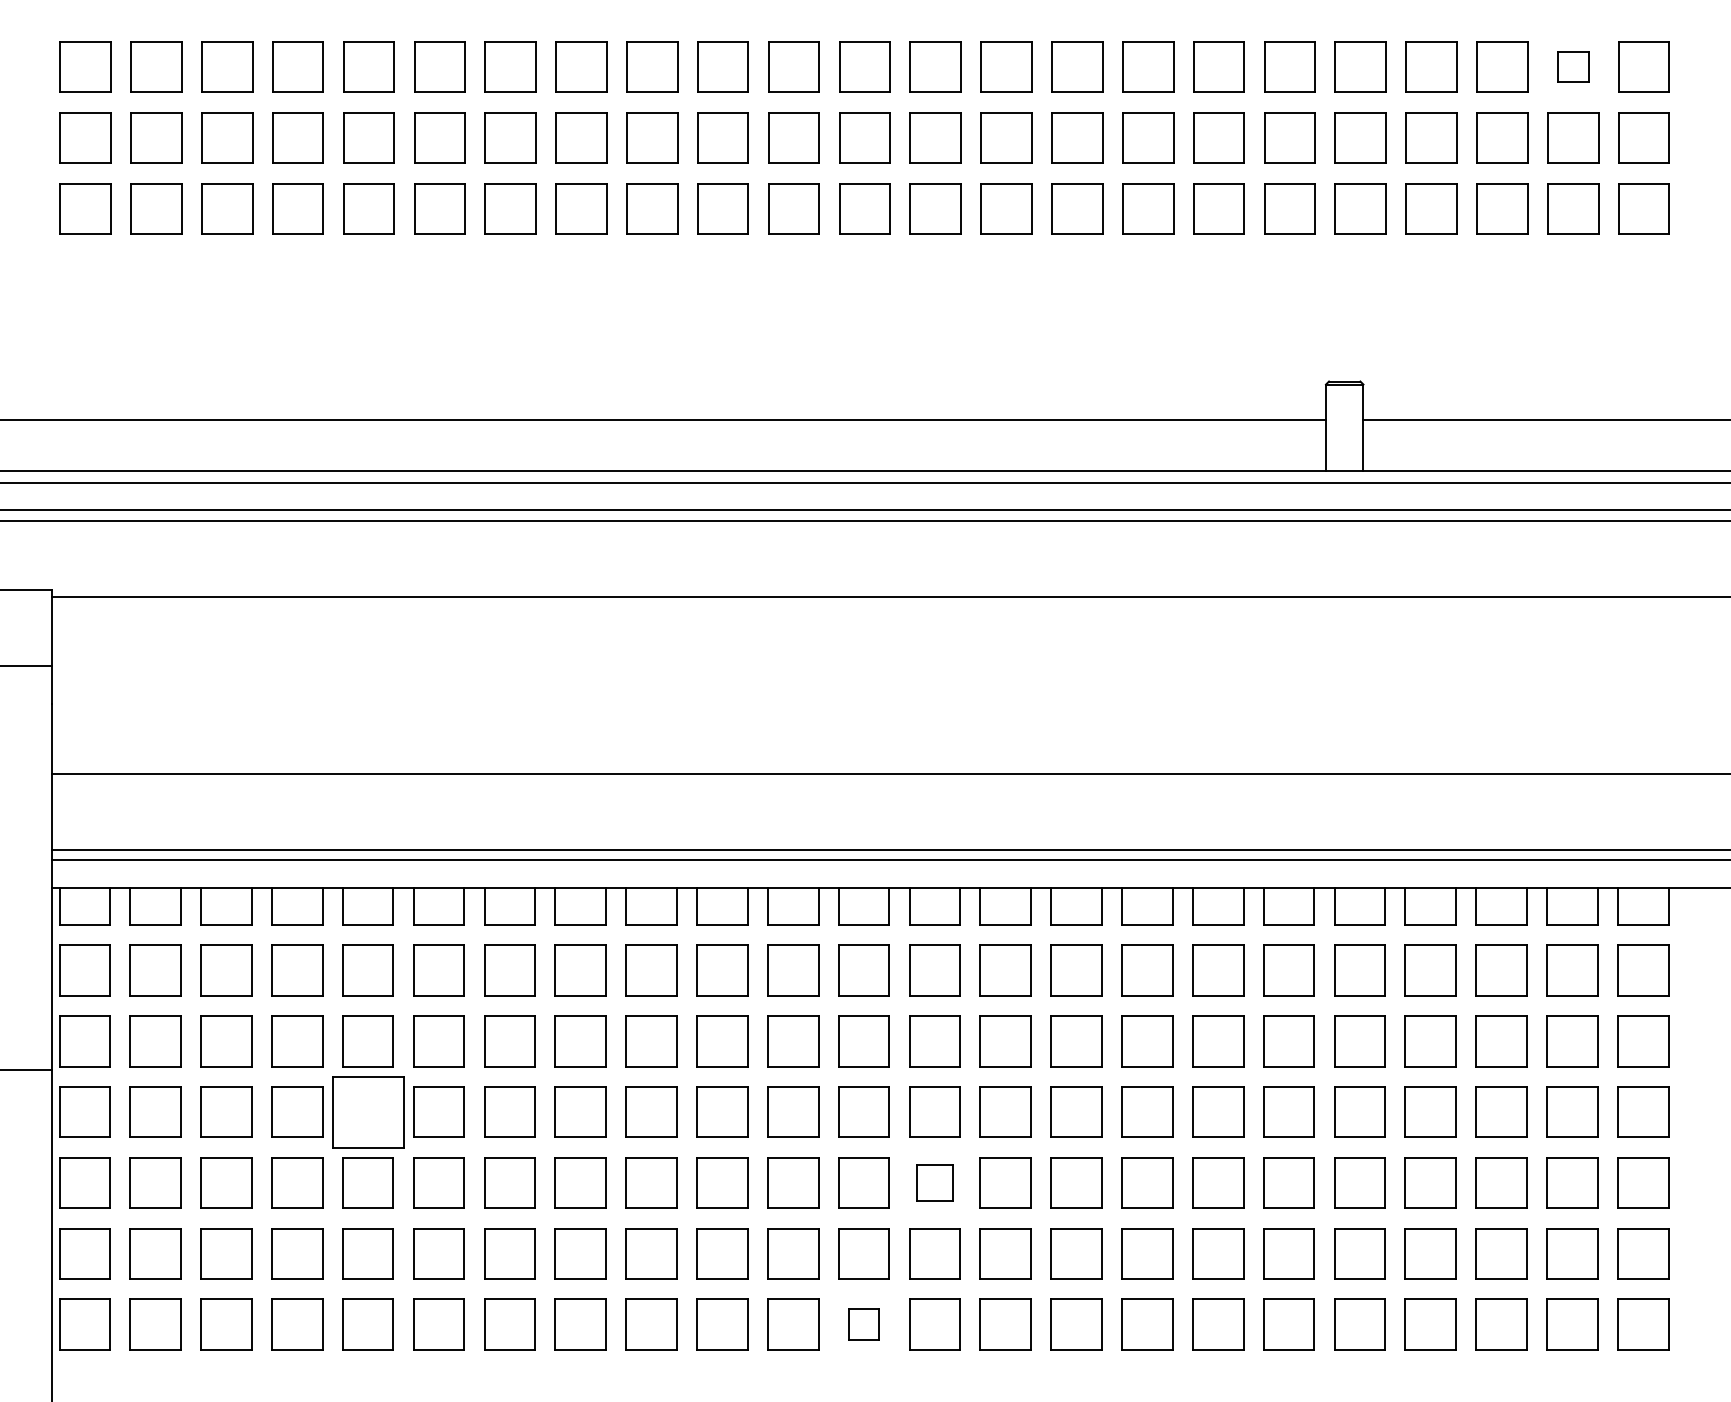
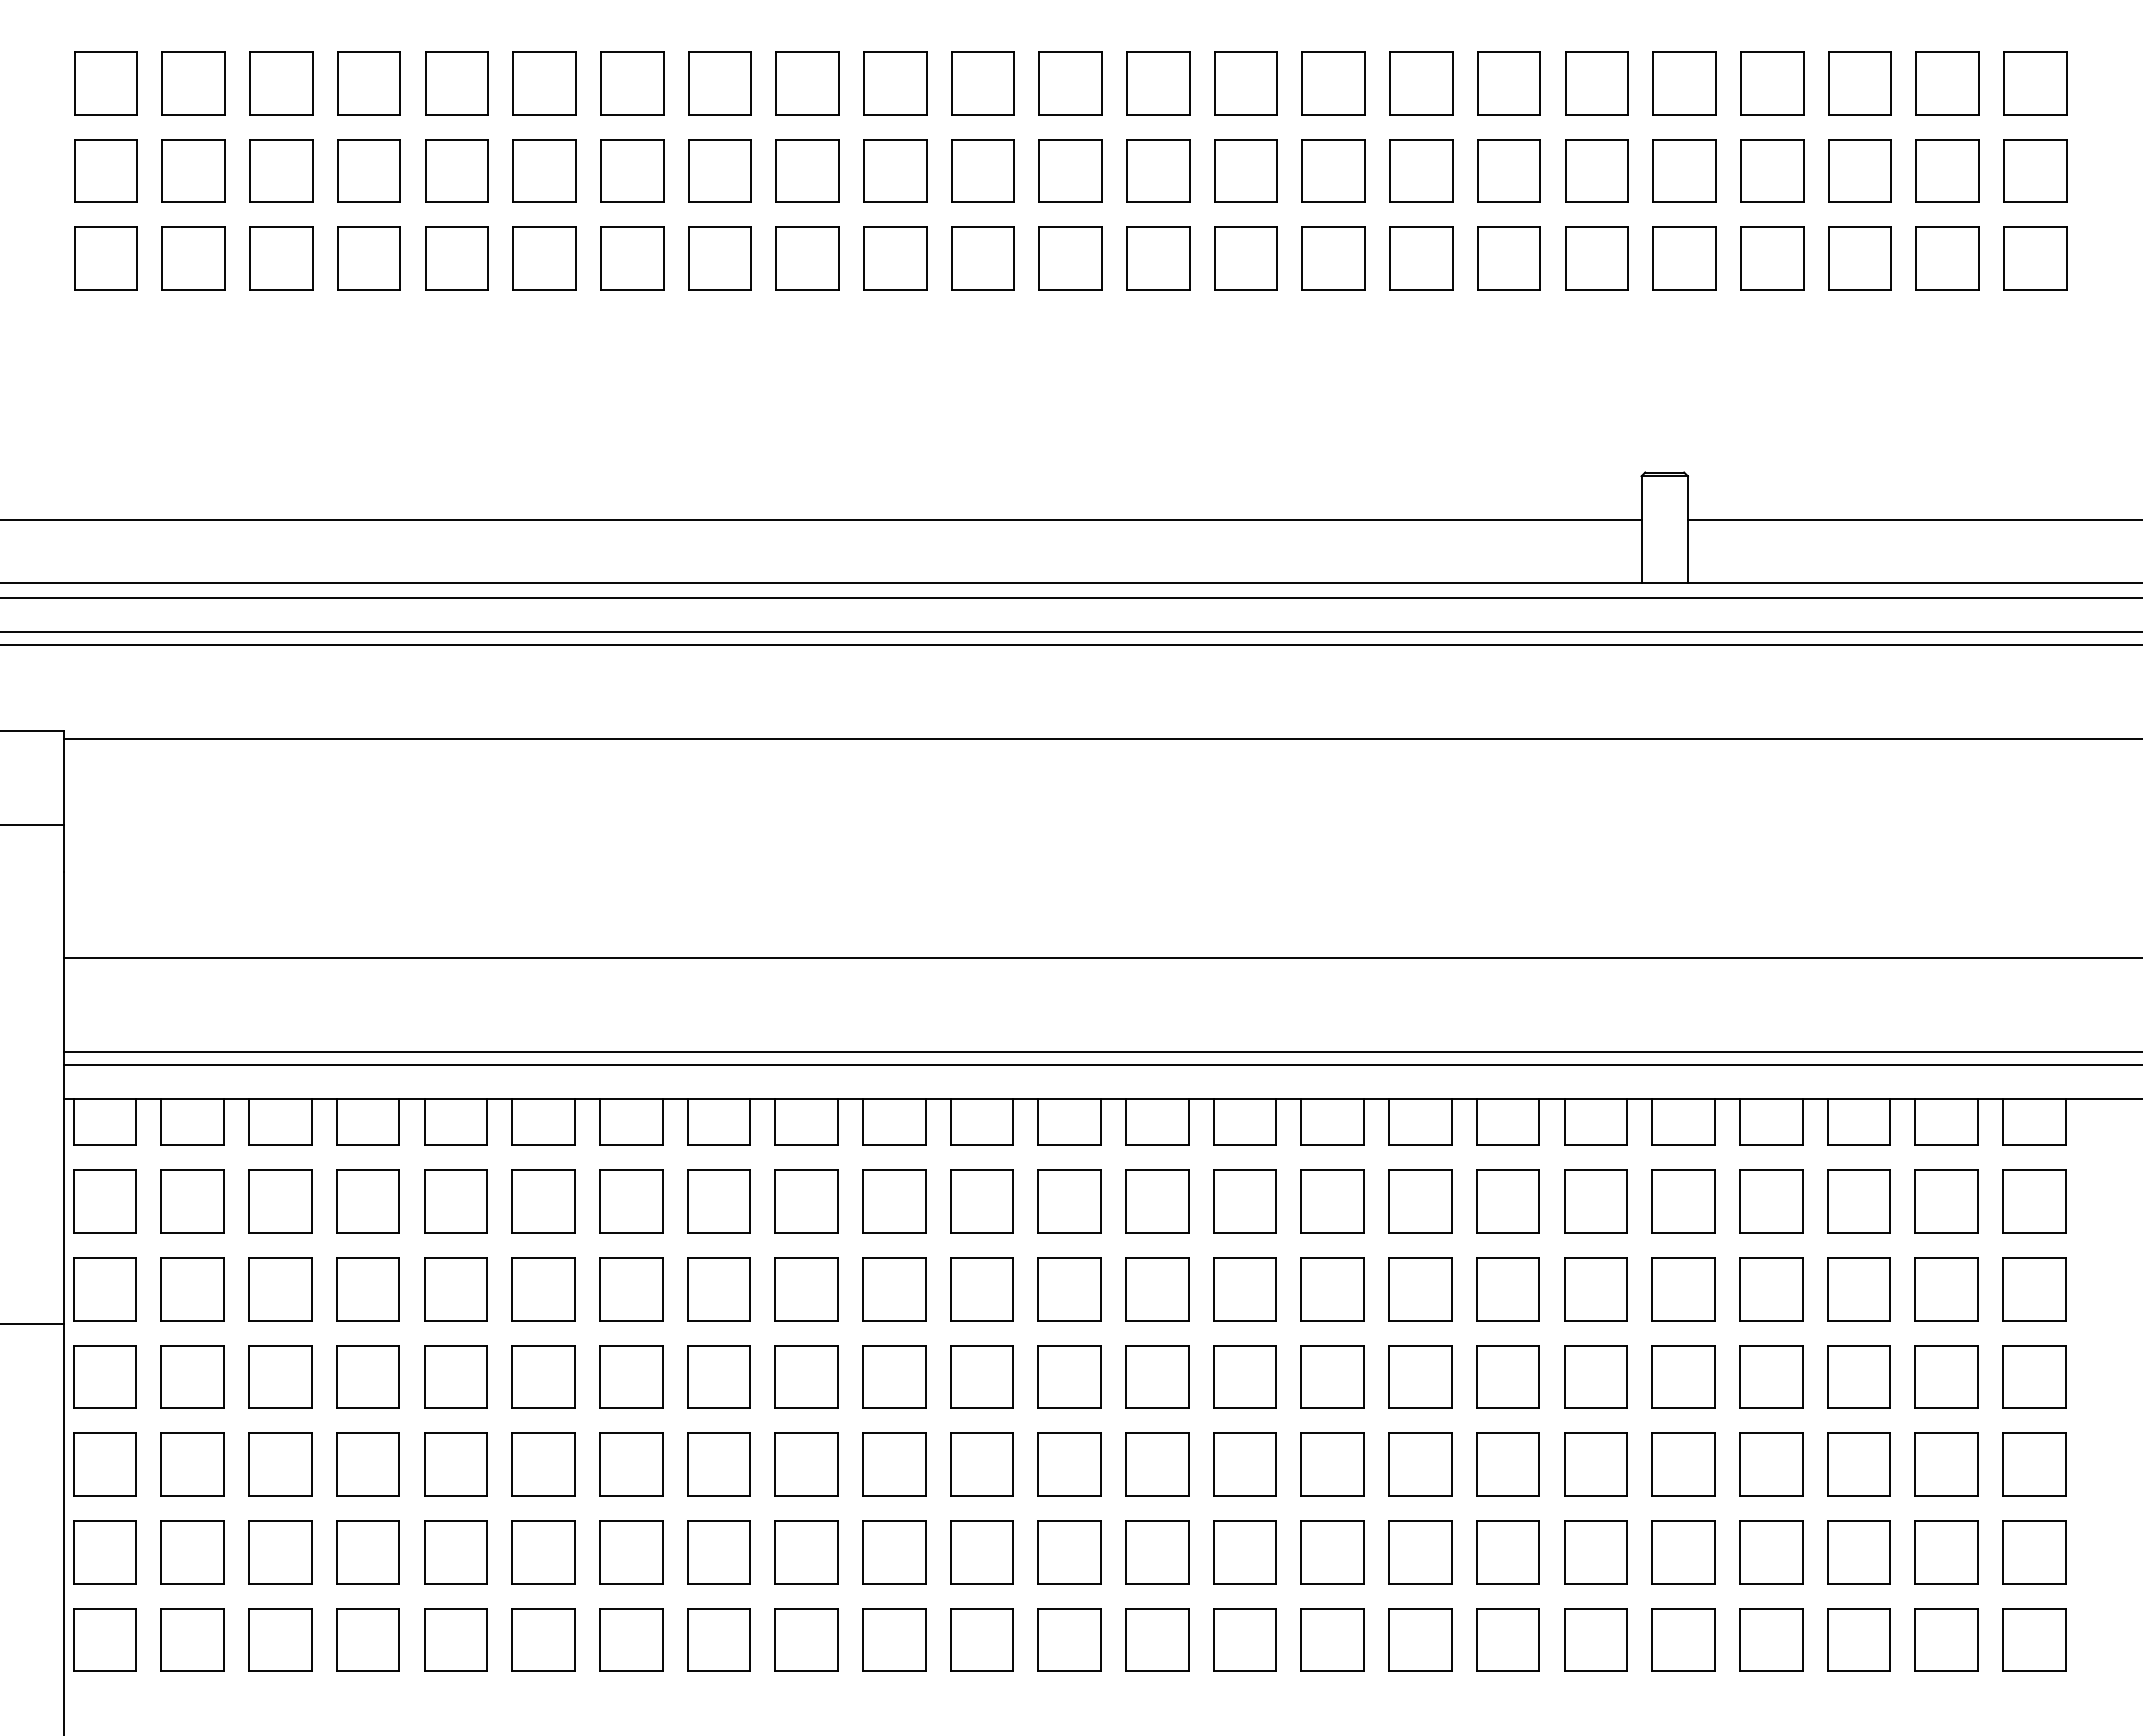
part: (1573, 66) -> (1947, 82), size x1.67
part: (367, 1111) -> (455, 1376), size x0.71
part: (934, 1182) -> (1156, 1464), size x1.43
part: (863, 1324) -> (1069, 1639), size x1.67

